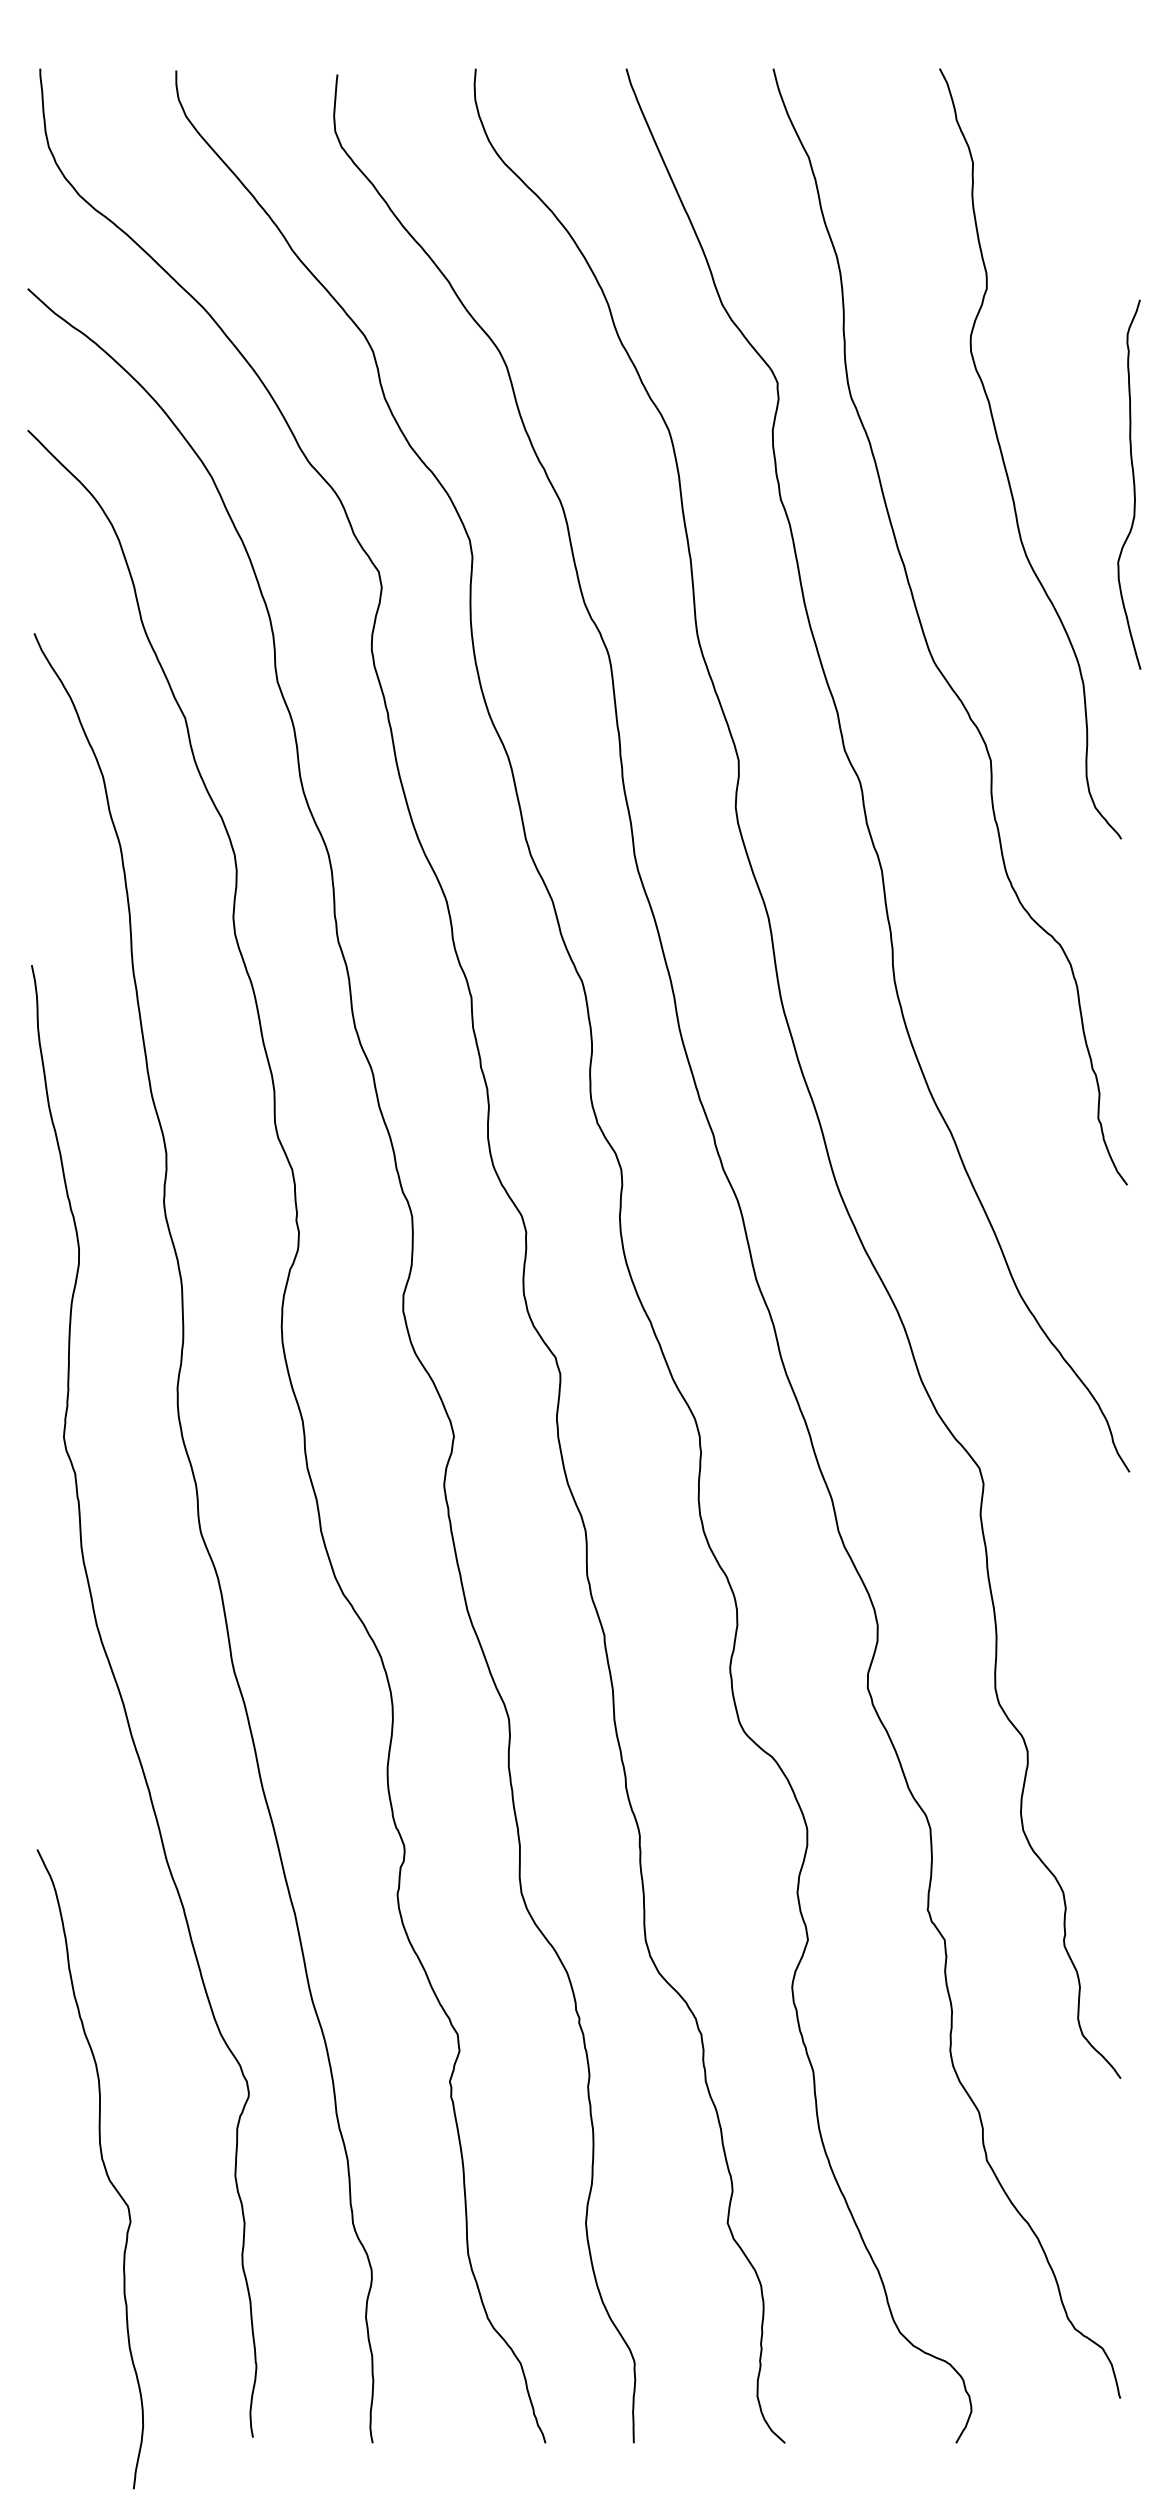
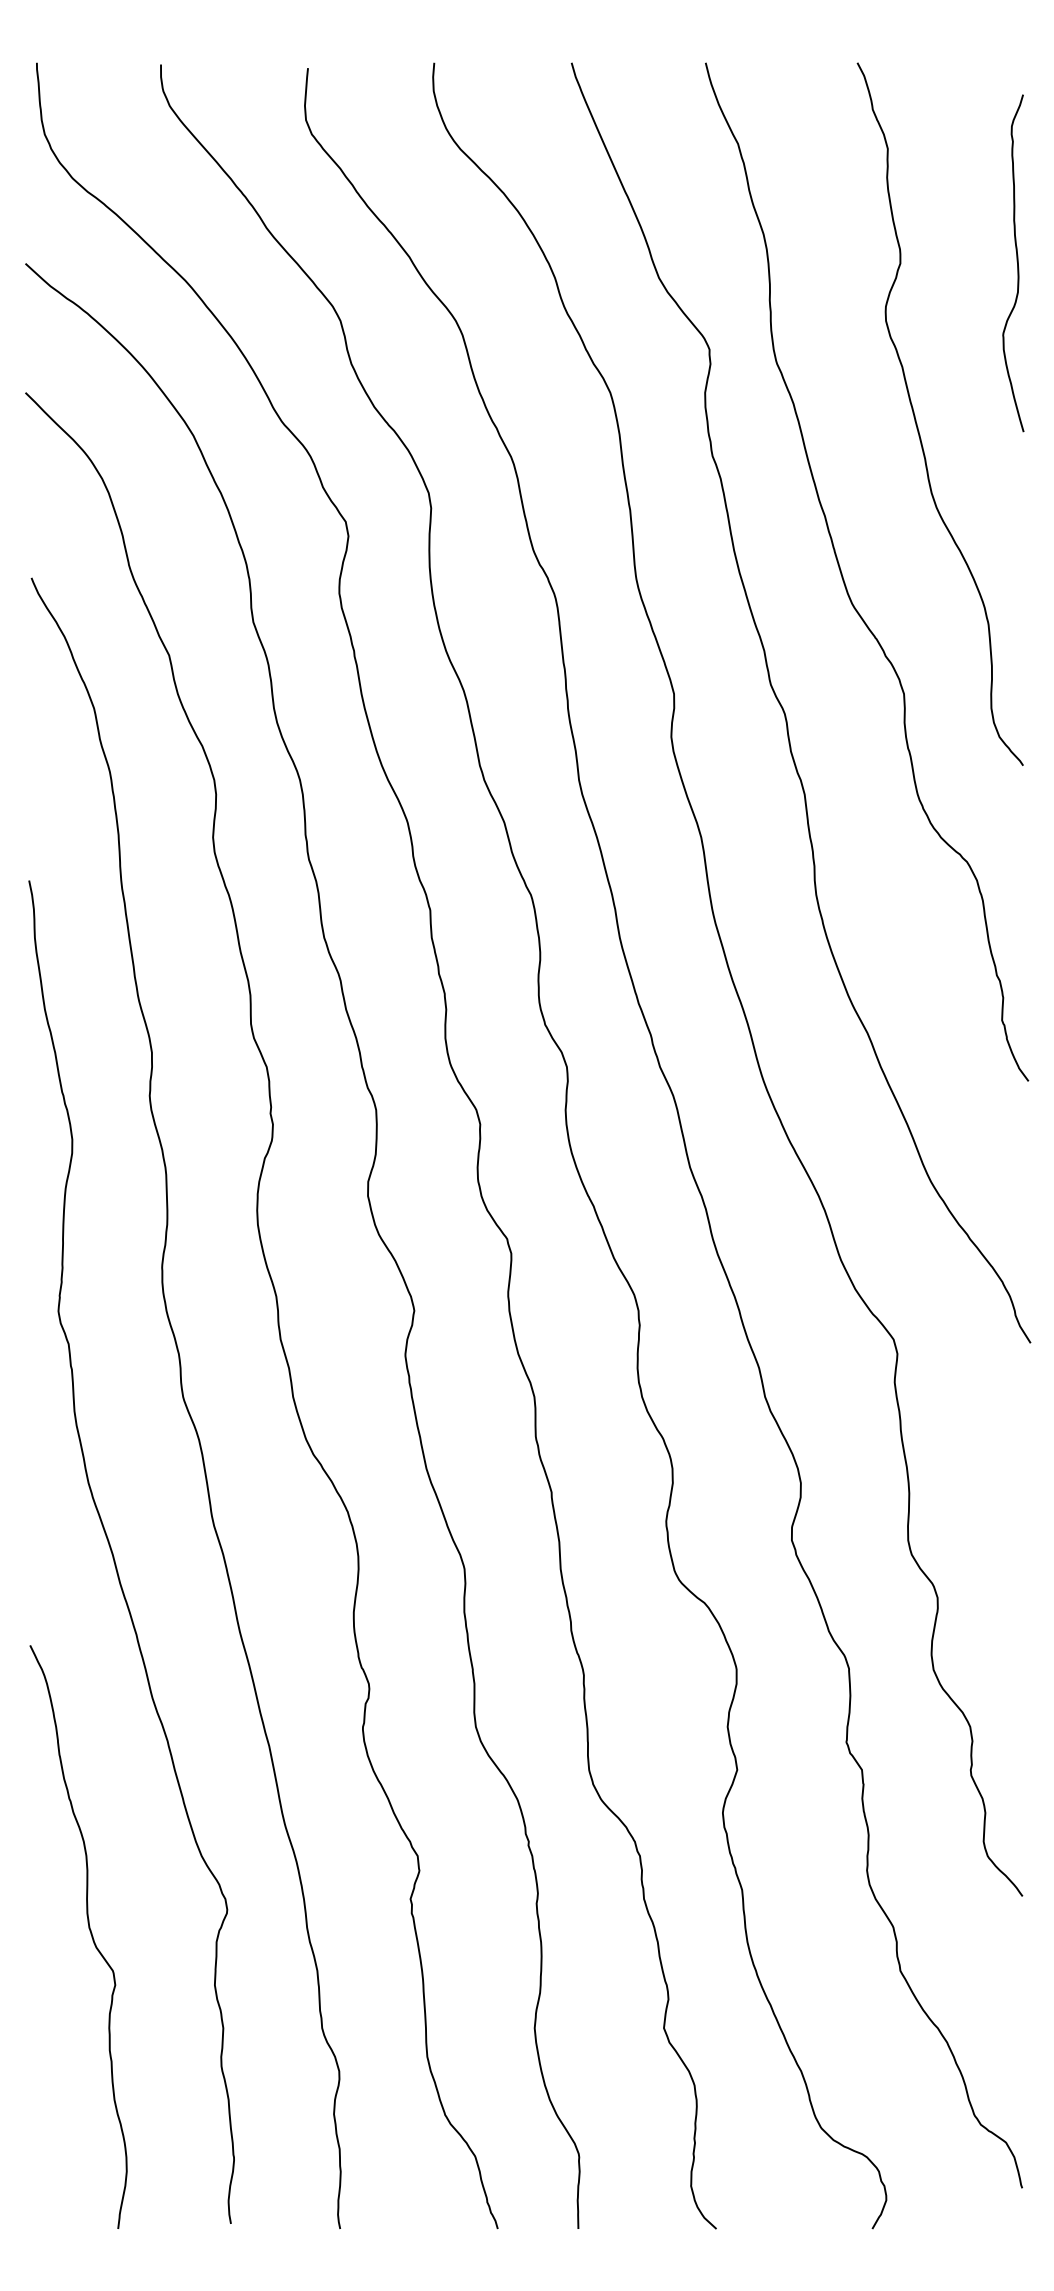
curve: (1132, 482) -> (1016, 261), moved
curve: (102, 2163) -> (89, 1931), moved

